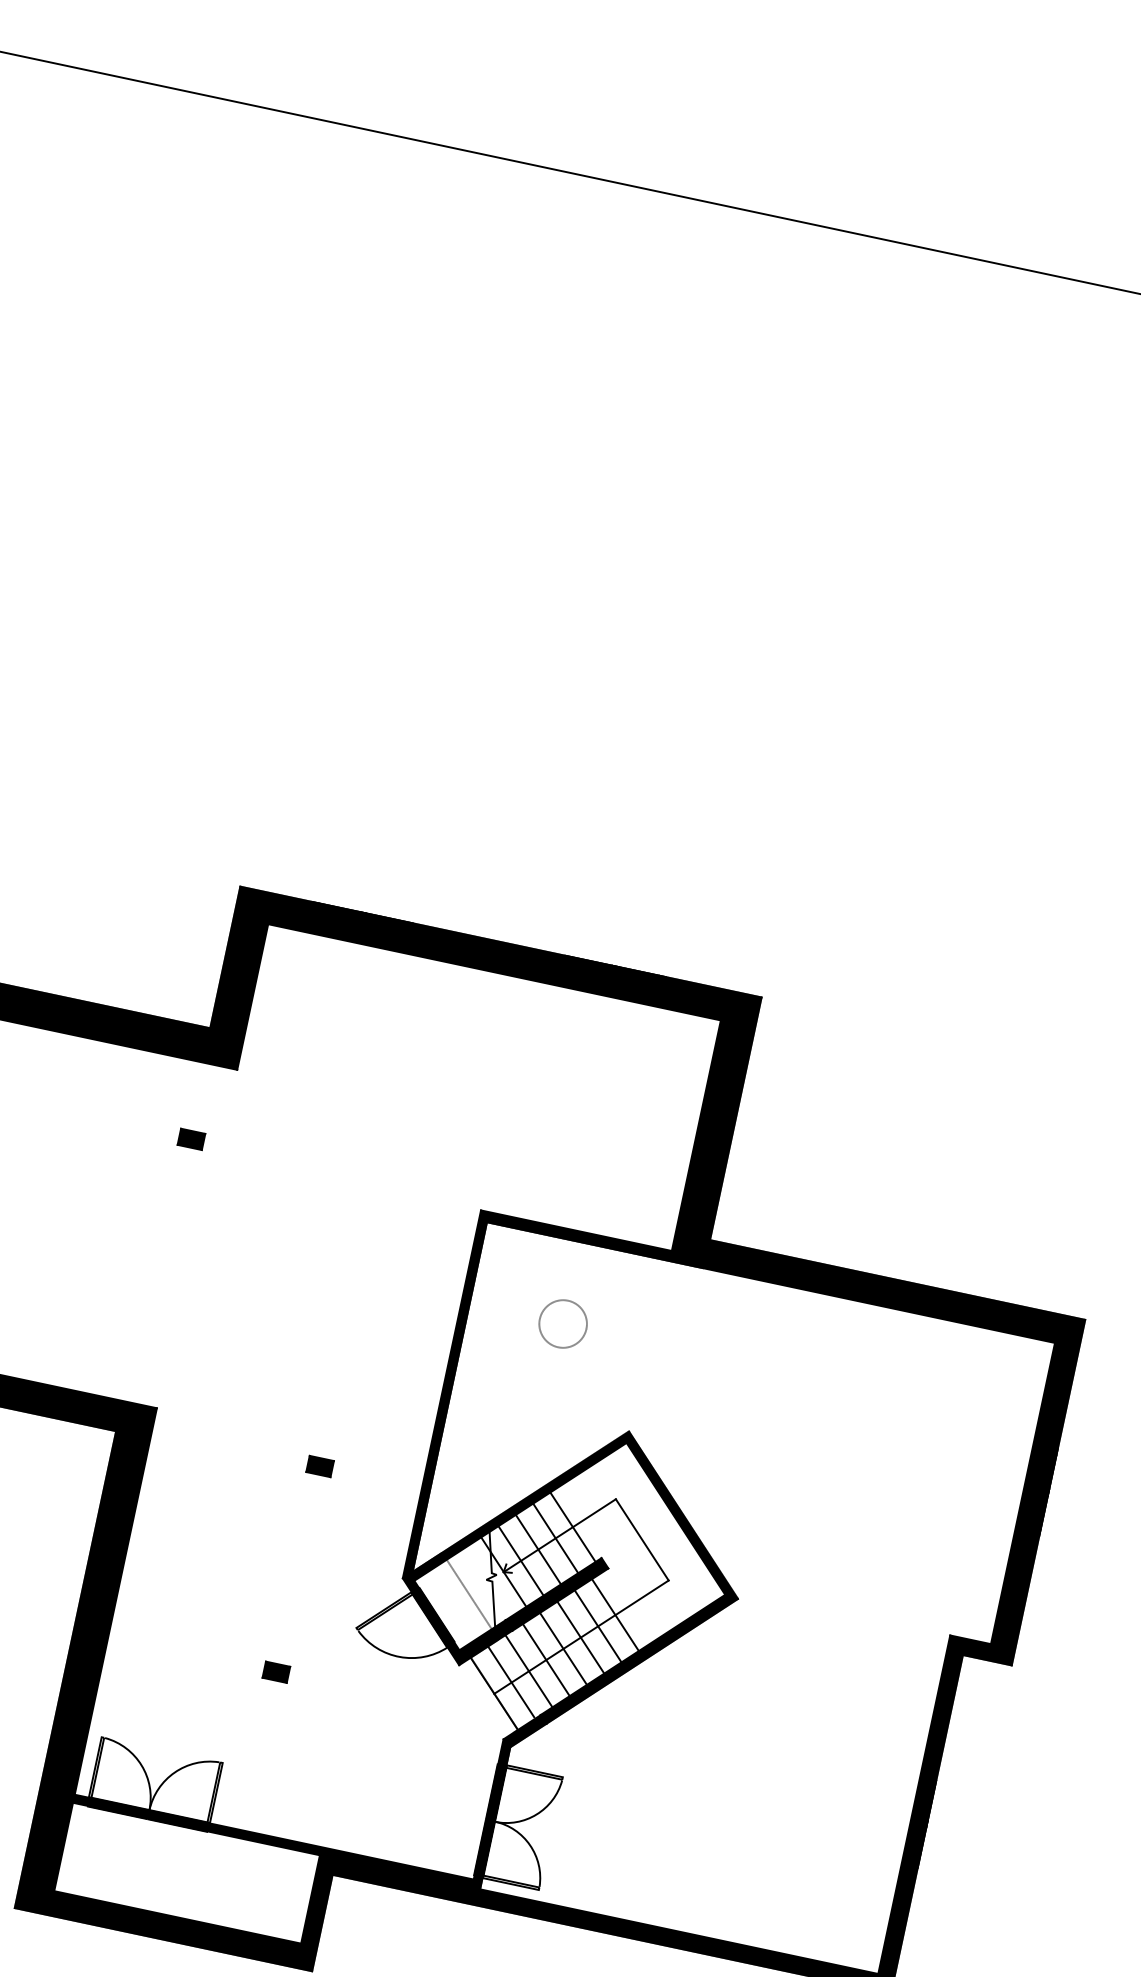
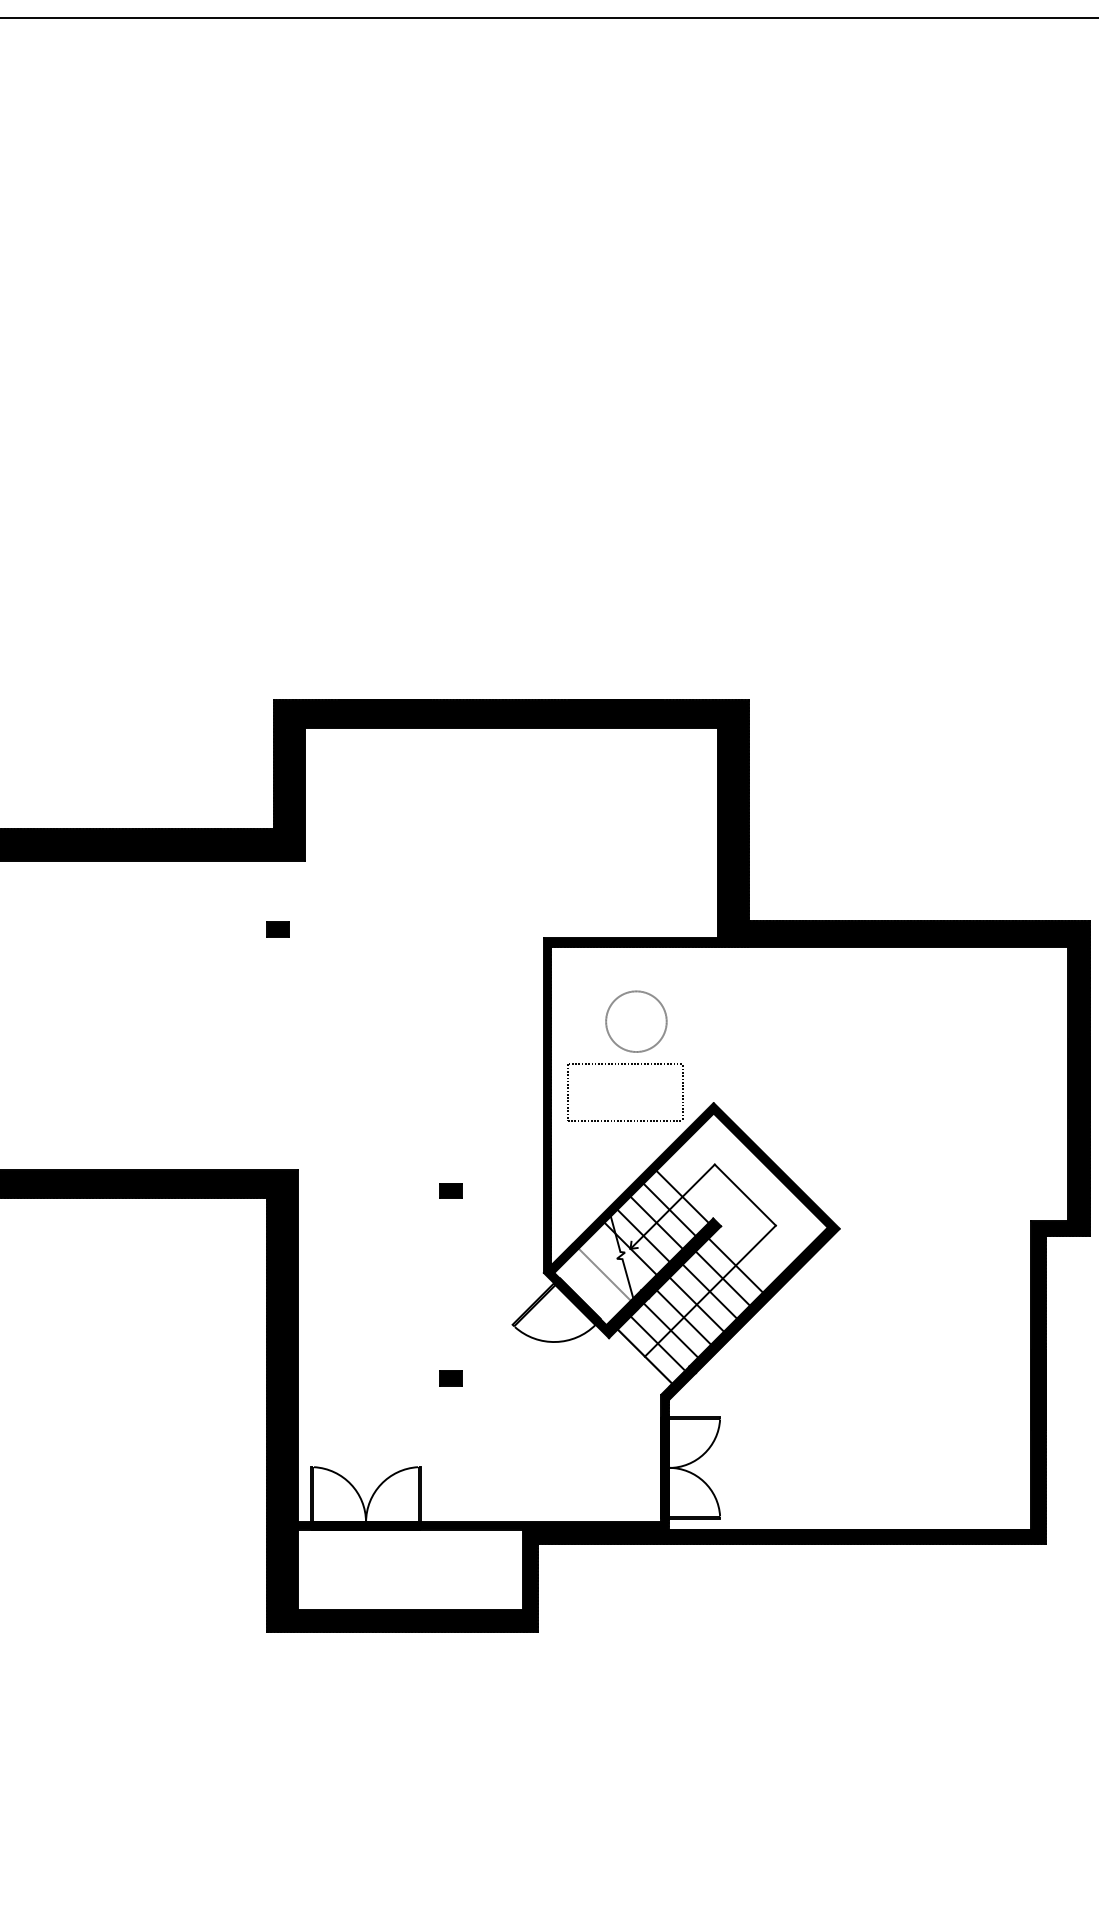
circle: (563, 1323) -> (636, 1021), size x1.43
part: (541, 1368) -> (625, 1064), added

